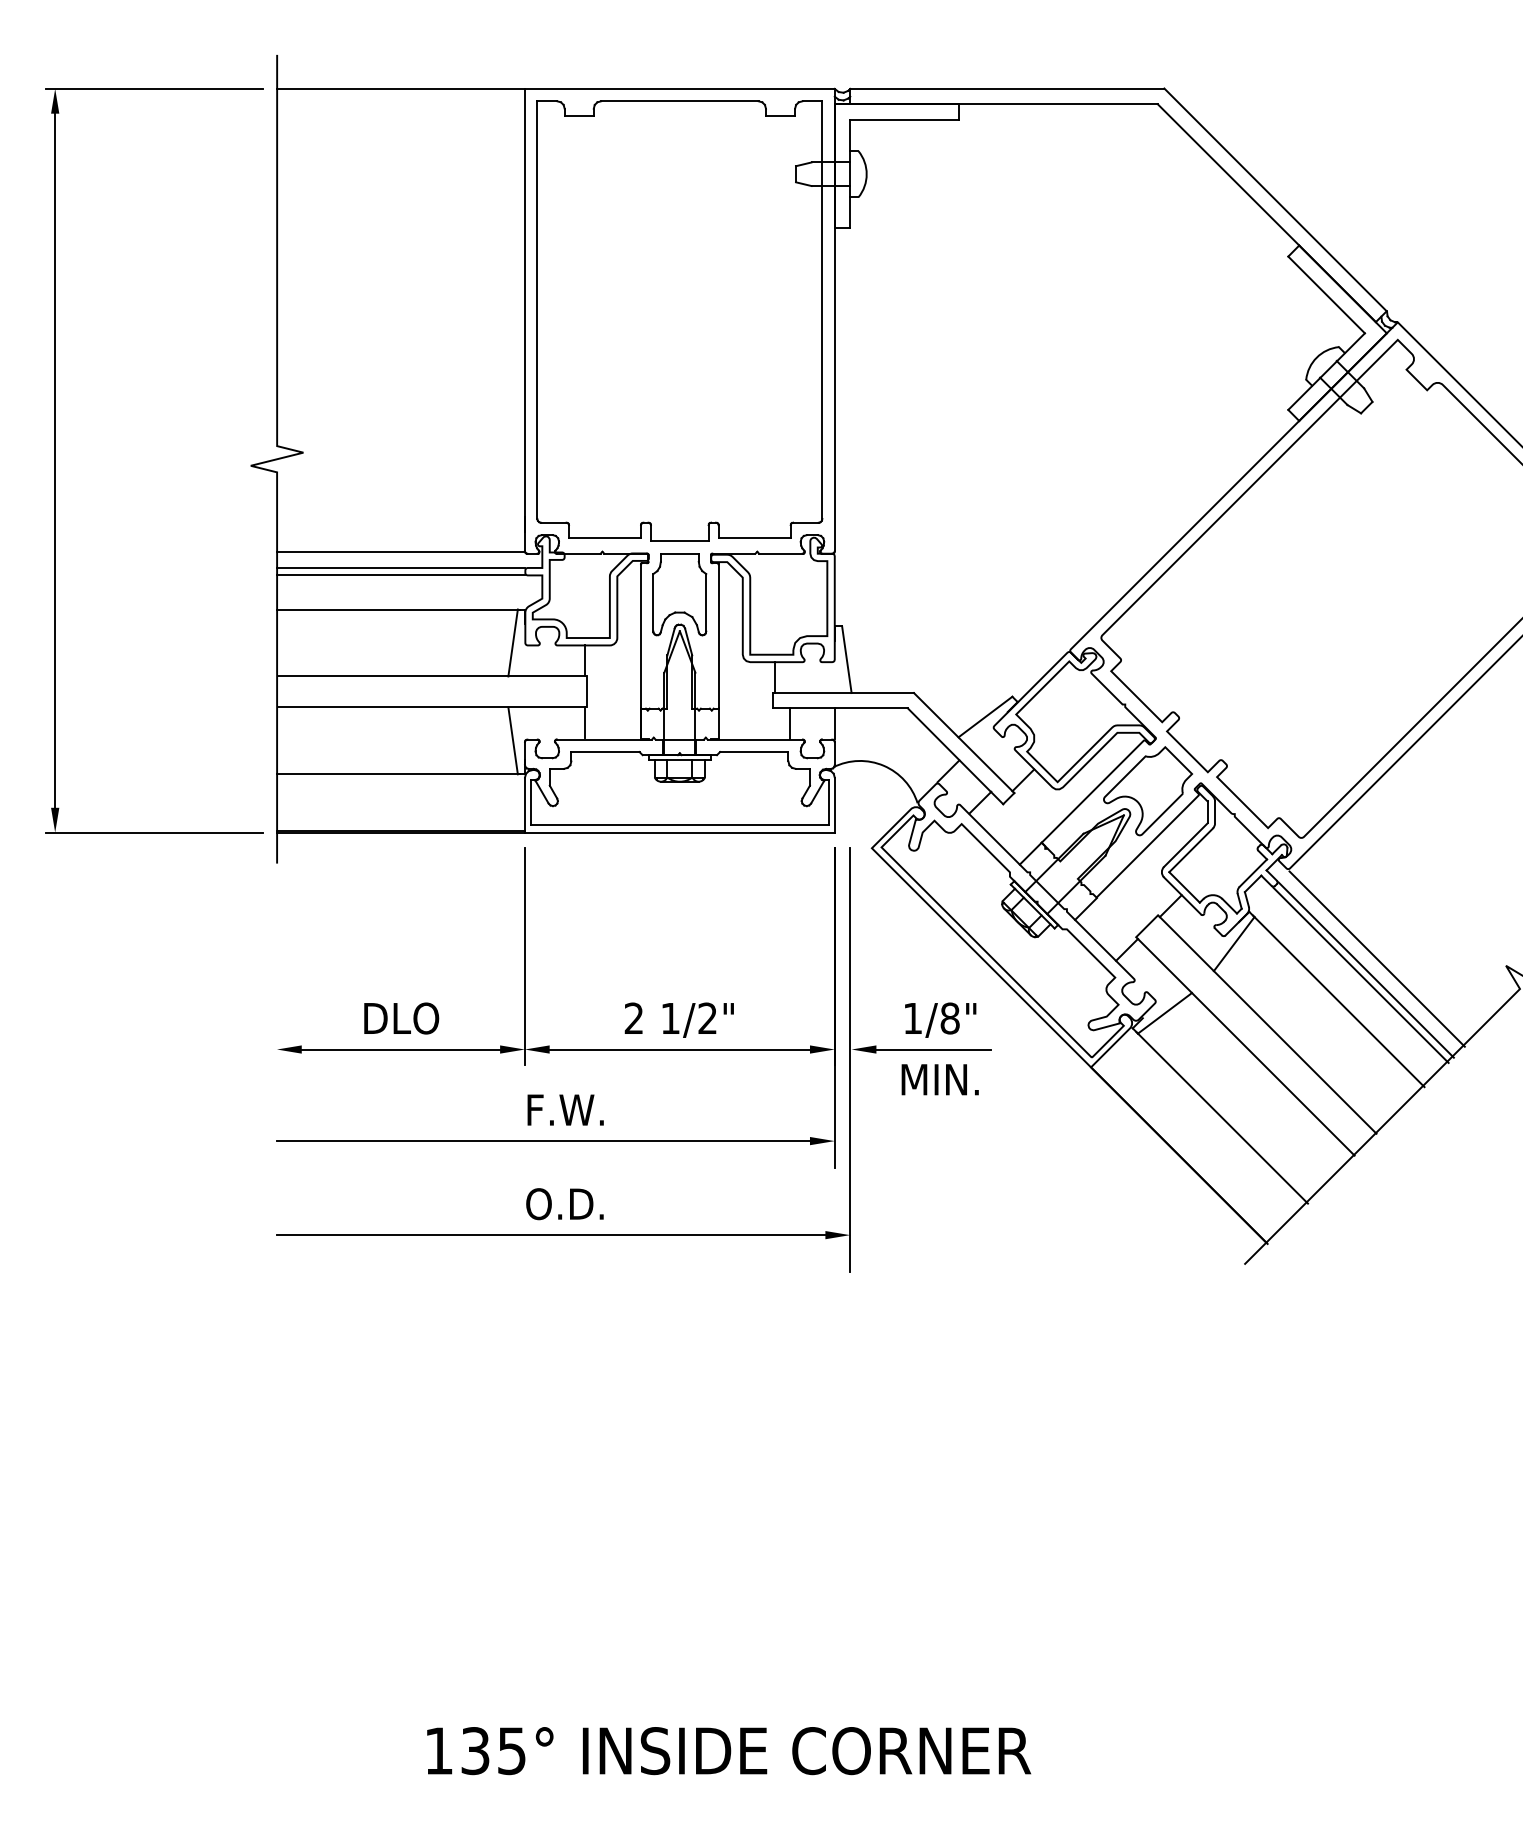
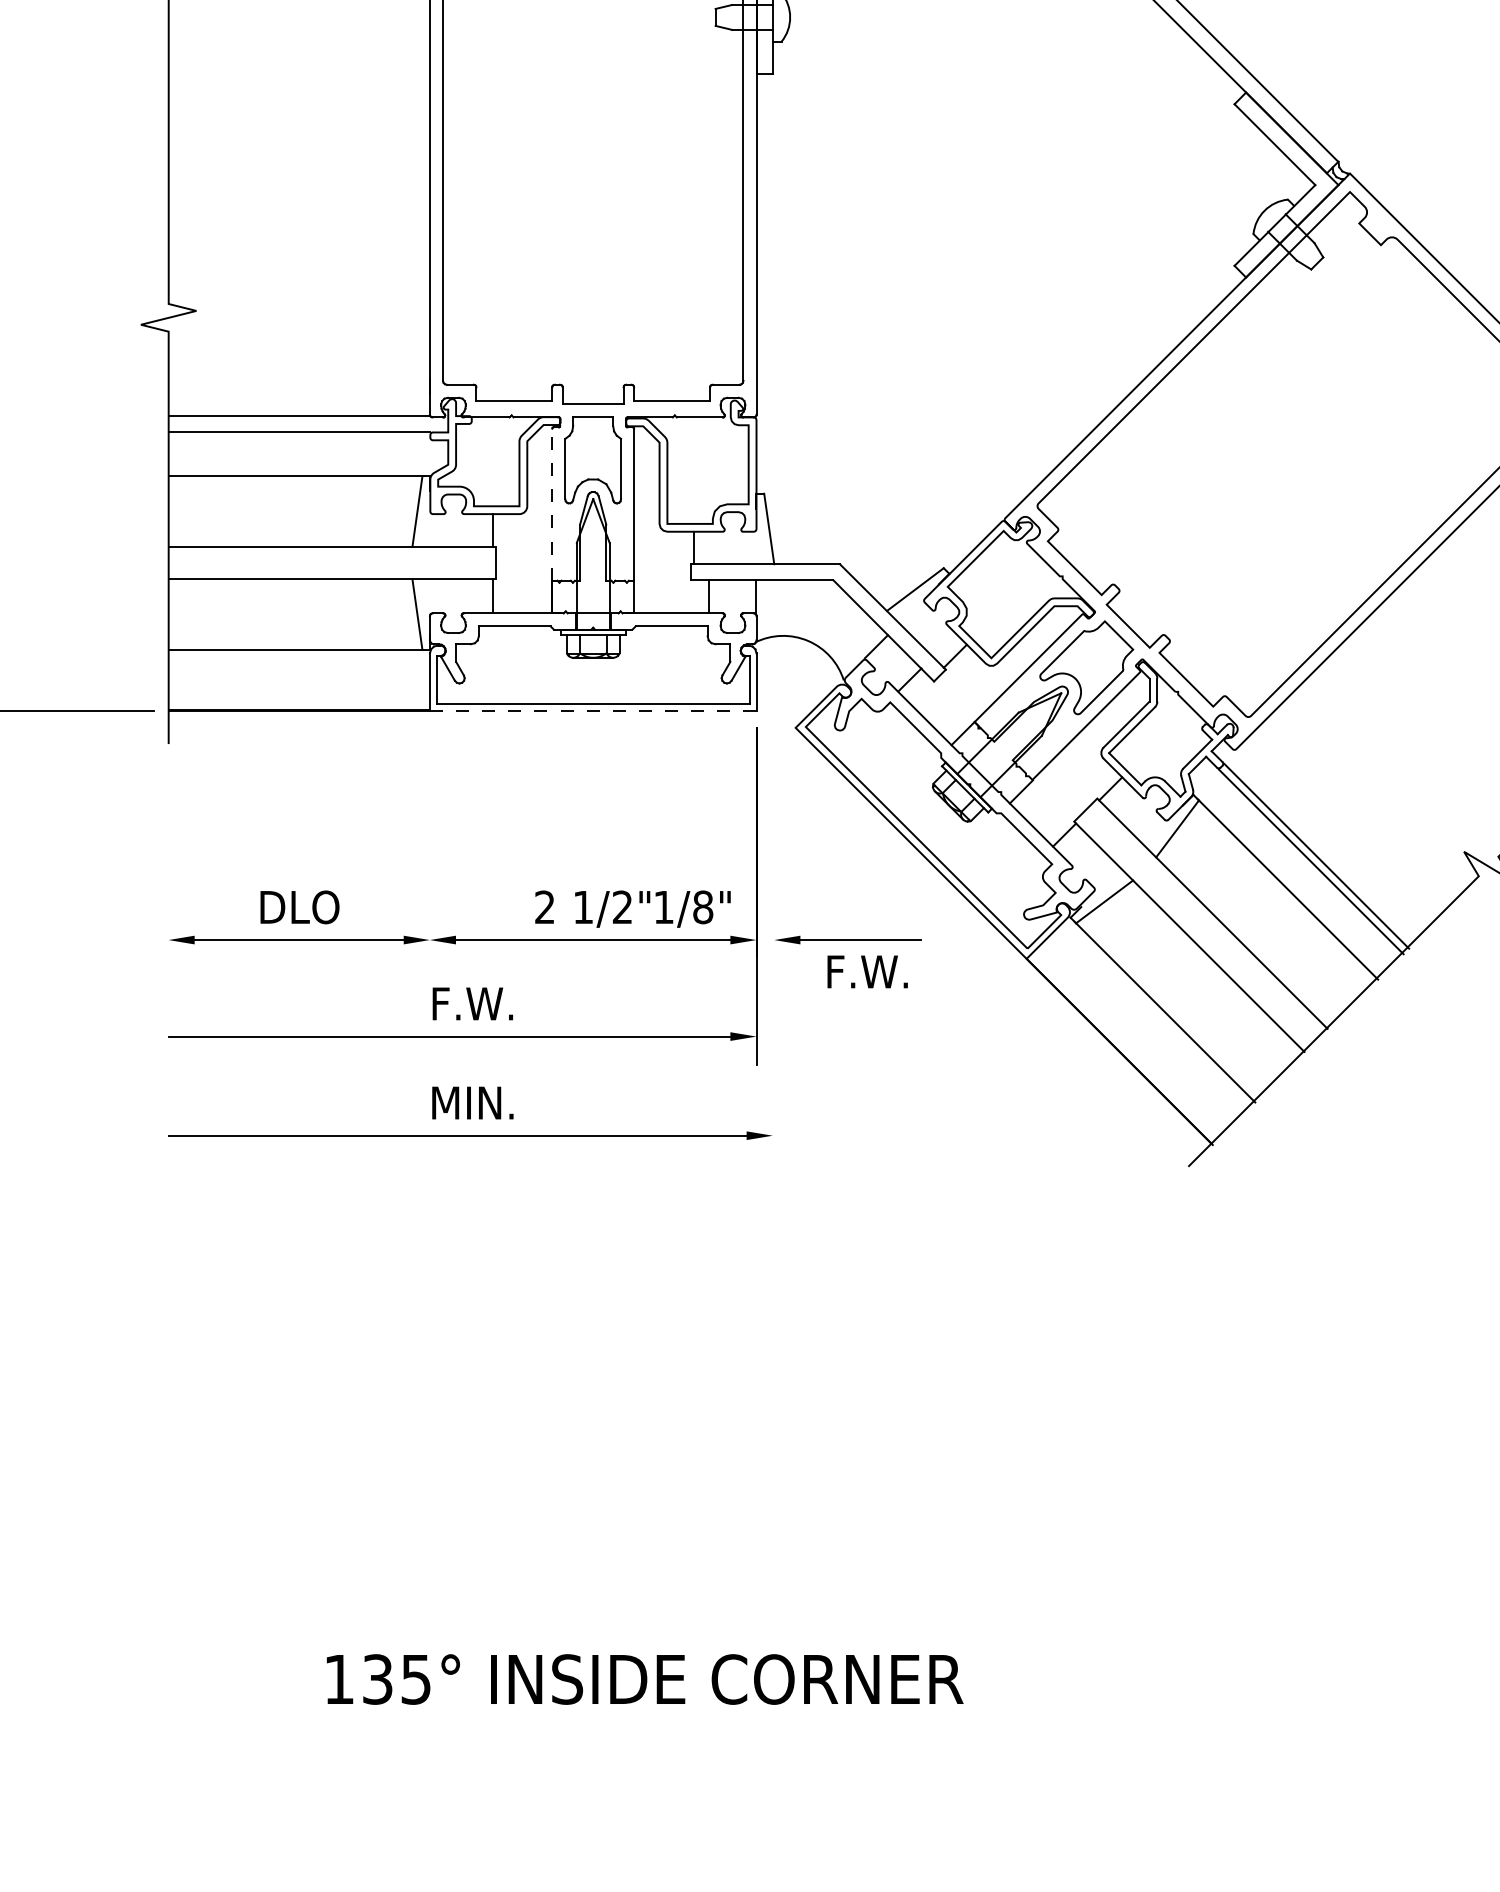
line: (401, 575) -> (299, 440), removed
line: (641, 636) -> (552, 504), solid -> dashed
line: (679, 832) -> (592, 711), solid -> dashed
line: (524, 956) -> (429, 842), removed
line: (1376, 958) -> (1327, 844), removed
text: (940, 1019) -> (692, 908), moved
line: (850, 1059) -> (773, 950), removed
text: (939, 1079) -> (866, 971), MIN. -> F.W.
text: (565, 1204) -> (472, 1103), O.D. -> MIN.

